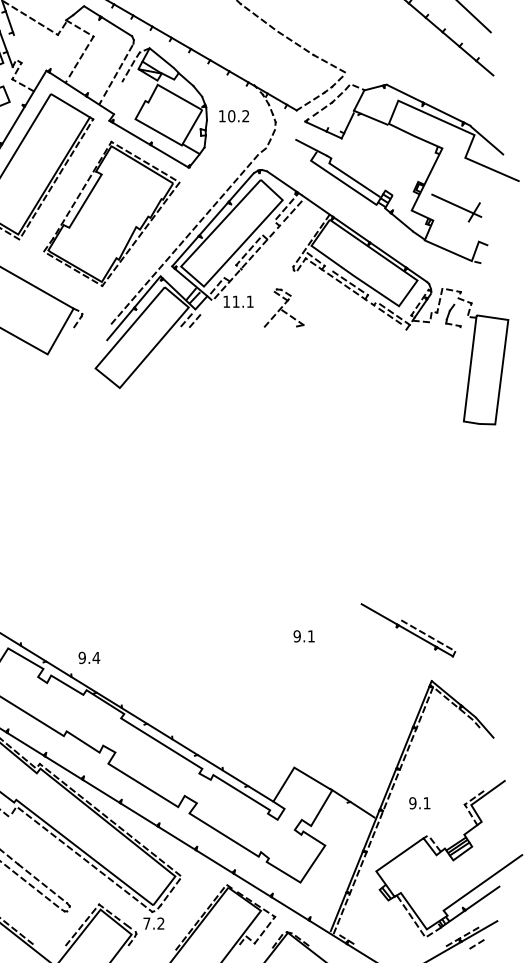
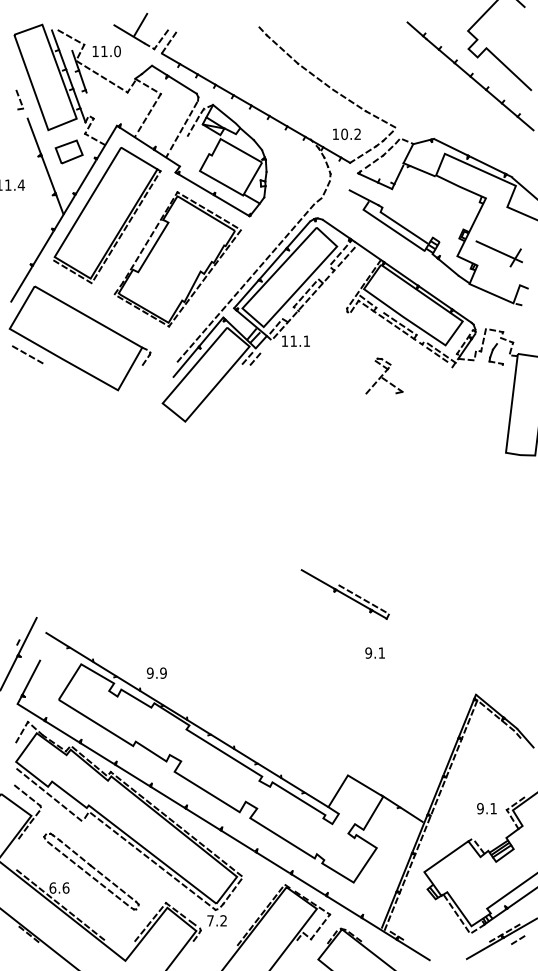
text: (233, 115) -> (346, 133), moved
part: (284, 307) -> (384, 375), moved
part: (407, 630) -> (344, 594), moved
text: (303, 635) -> (374, 652), moved
text: (96, 657) -> (163, 672), 9.4 -> 9.9
text: (419, 803) -> (486, 808), moved

